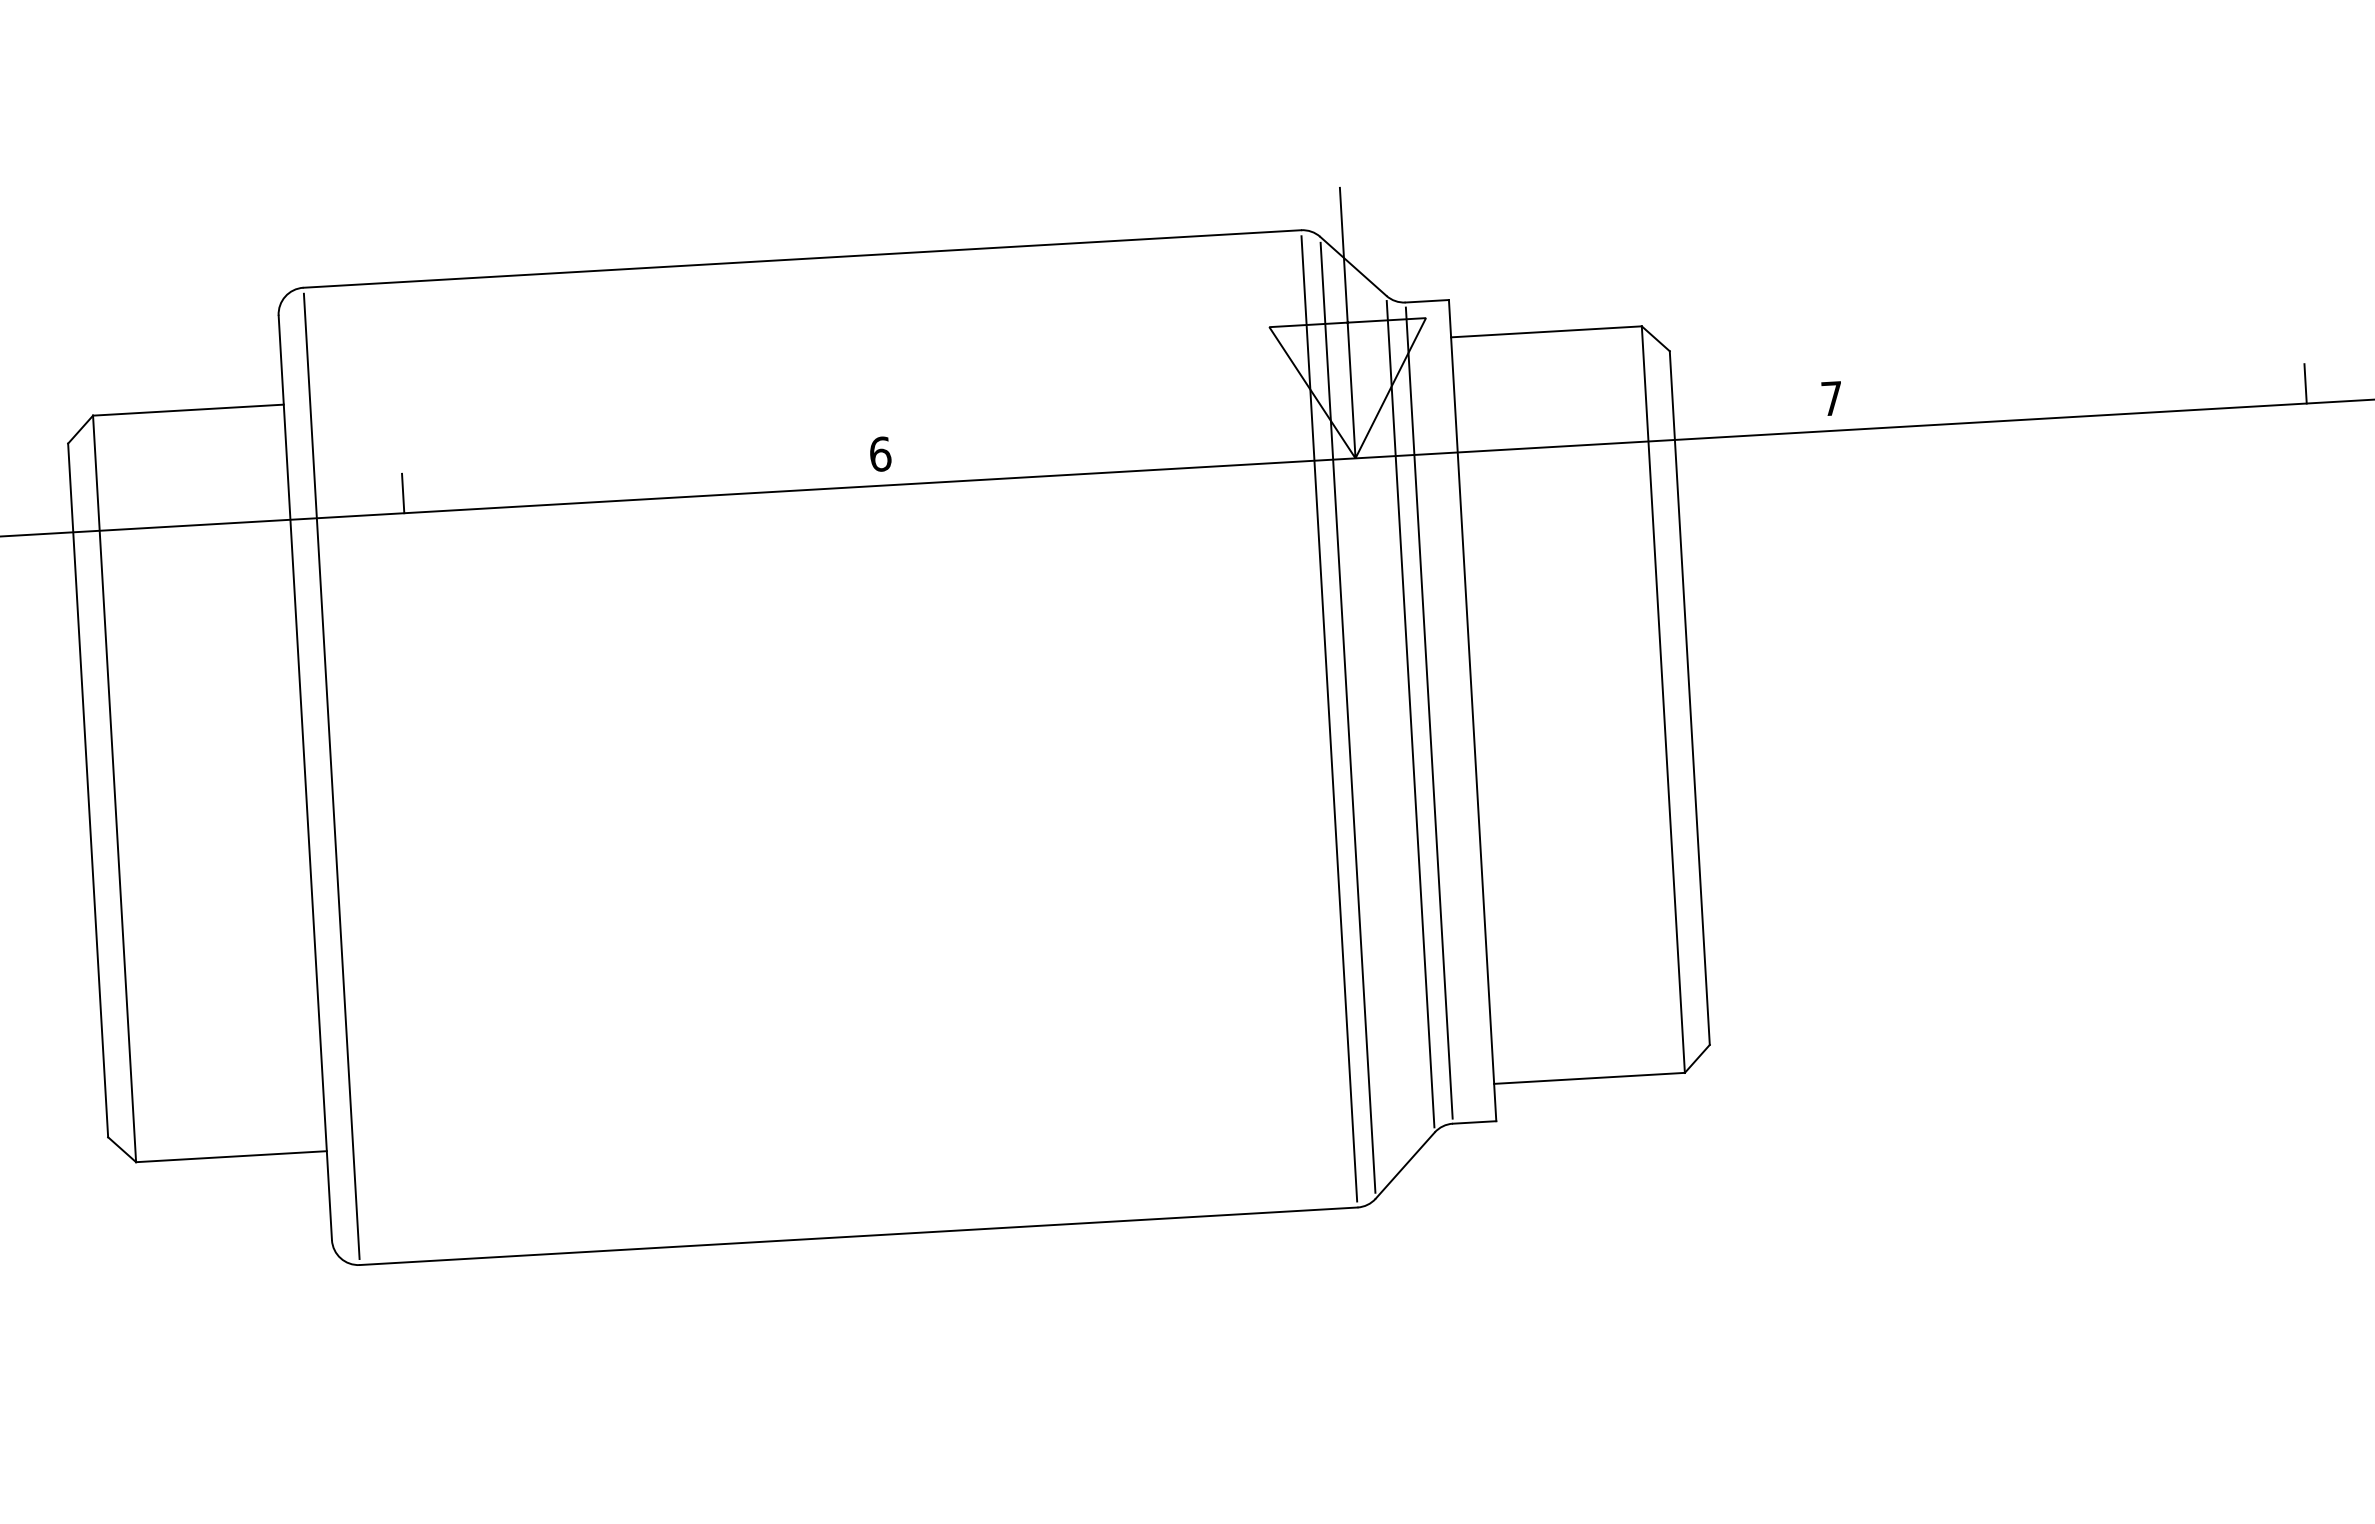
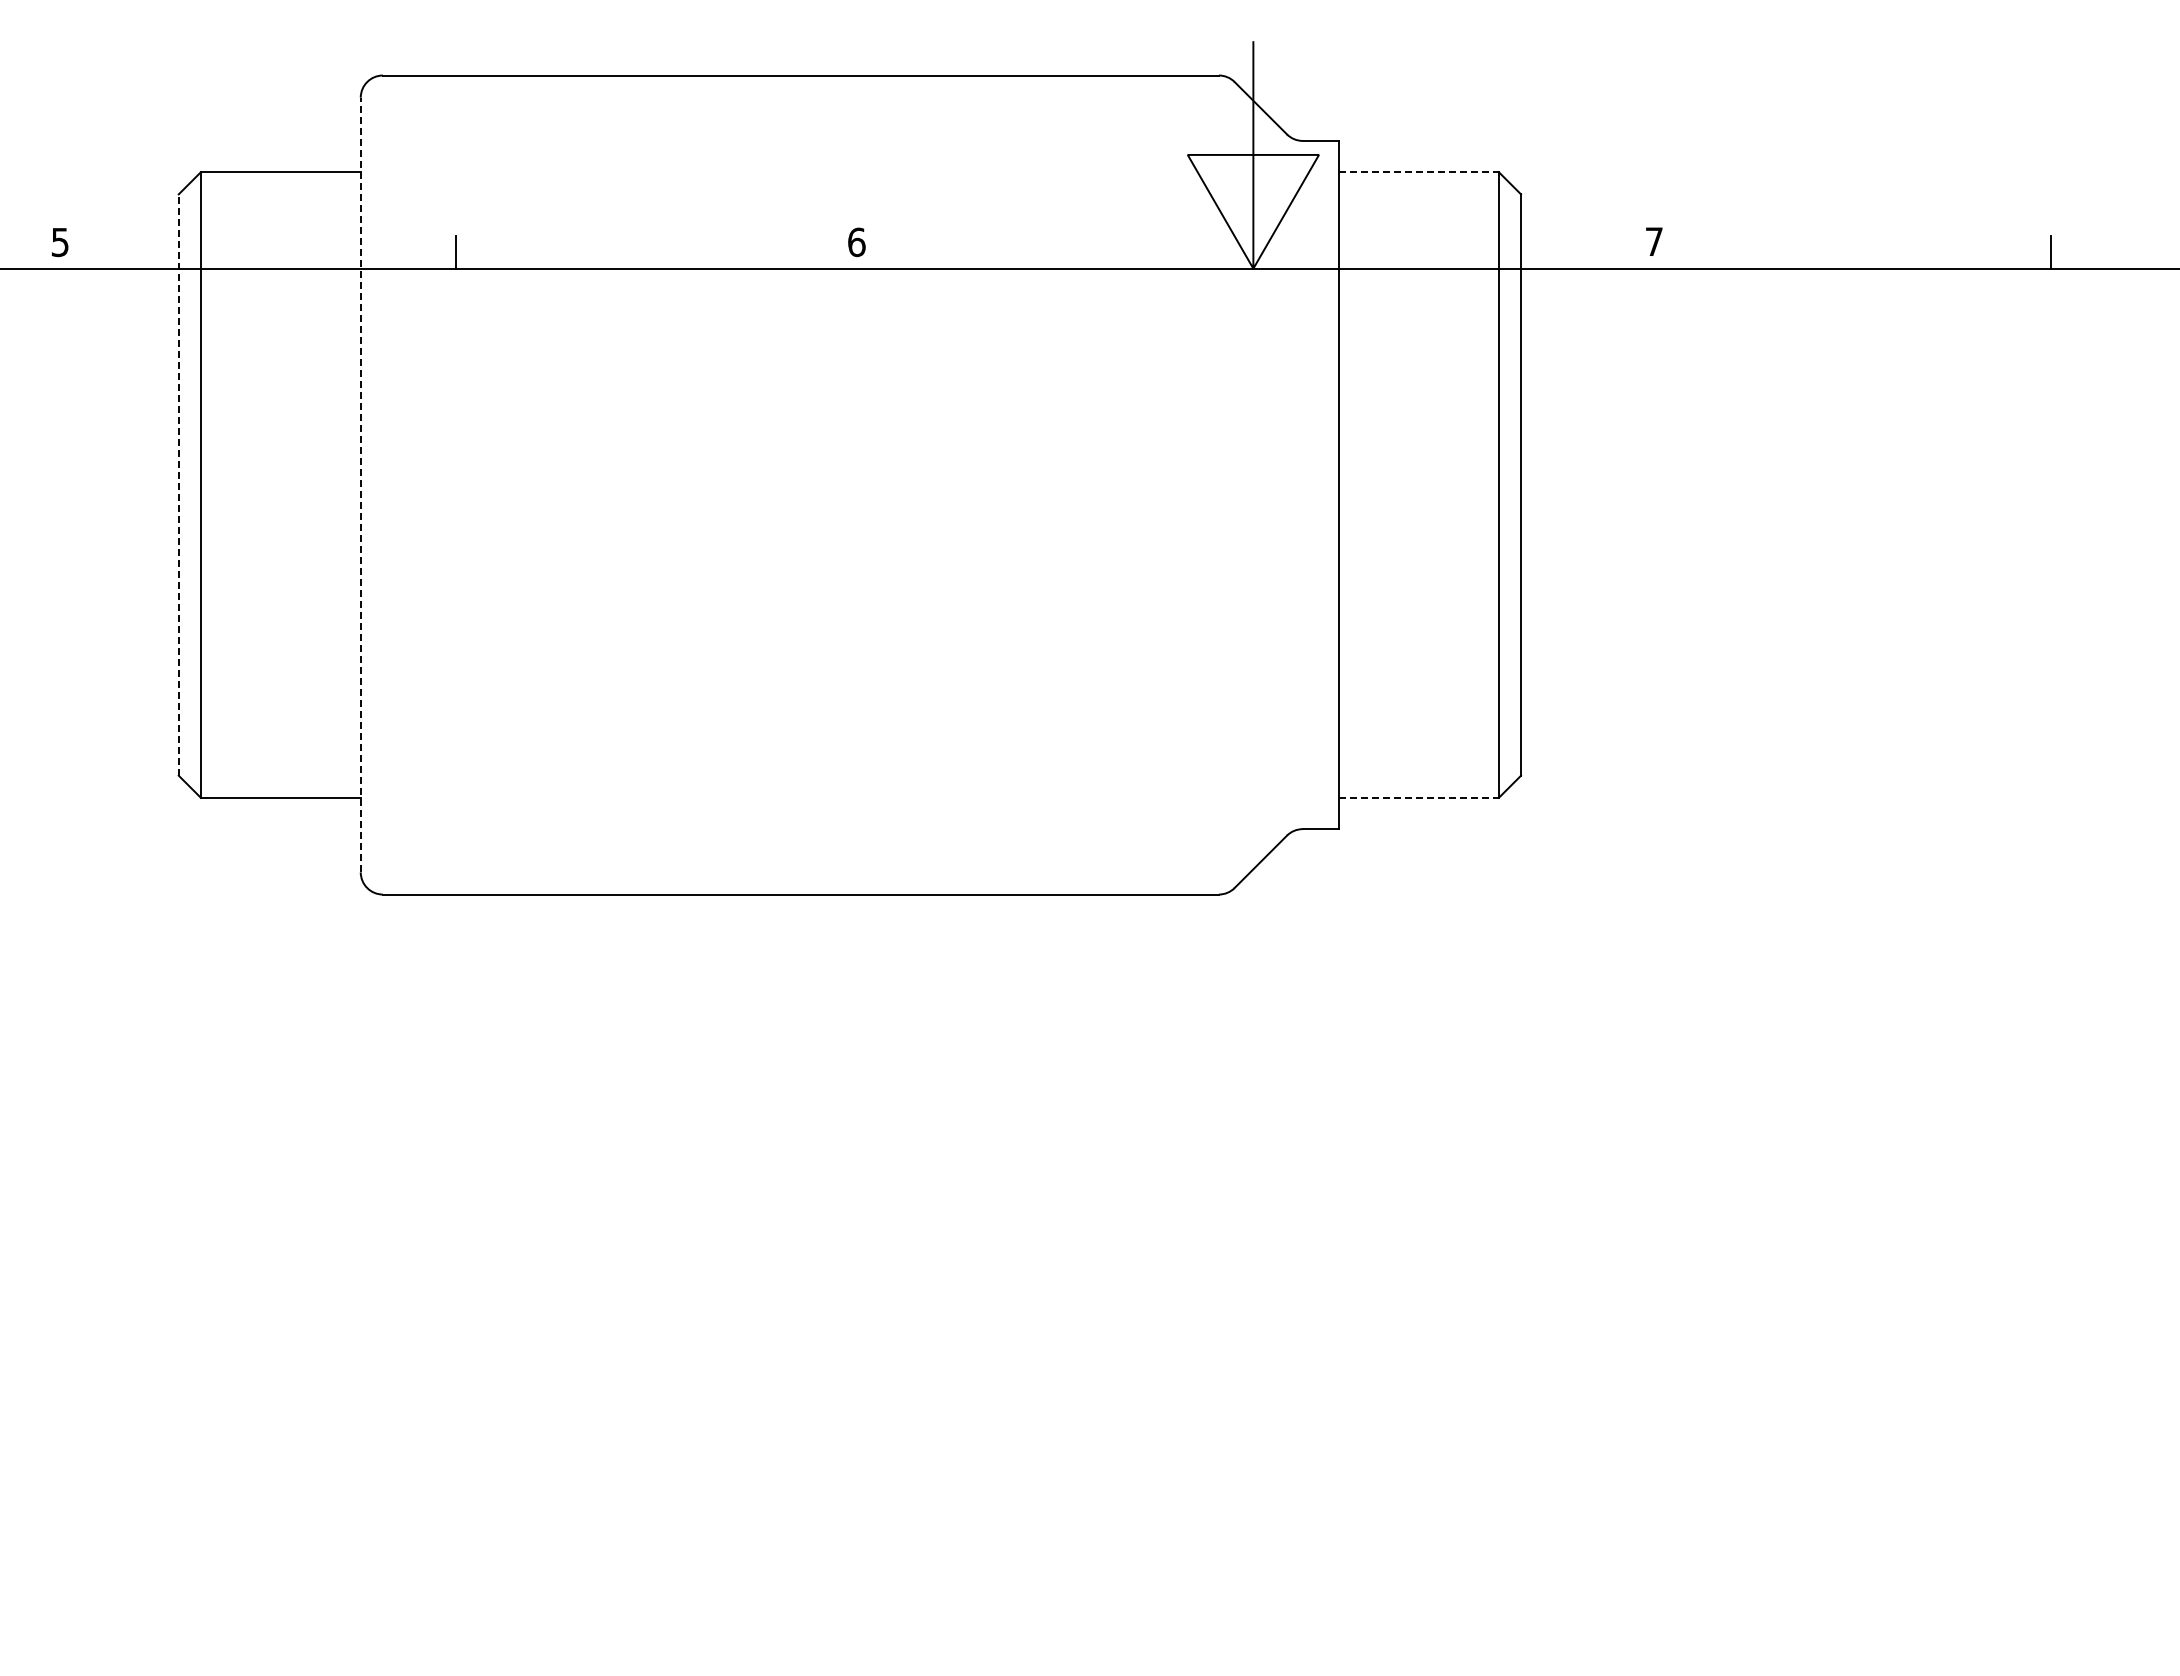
line: (1545, 332) -> (1418, 172), solid -> dashed
line: (1428, 712) -> (1302, 484), removed
line: (1411, 713) -> (1287, 484), removed
line: (1347, 717) -> (1234, 484), removed
line: (1328, 718) -> (1218, 484), removed
line: (331, 775) -> (382, 484), removed
line: (304, 777) -> (360, 484), solid -> dashed
line: (87, 791) -> (178, 485), solid -> dashed
line: (1588, 1077) -> (1418, 797), solid -> dashed

